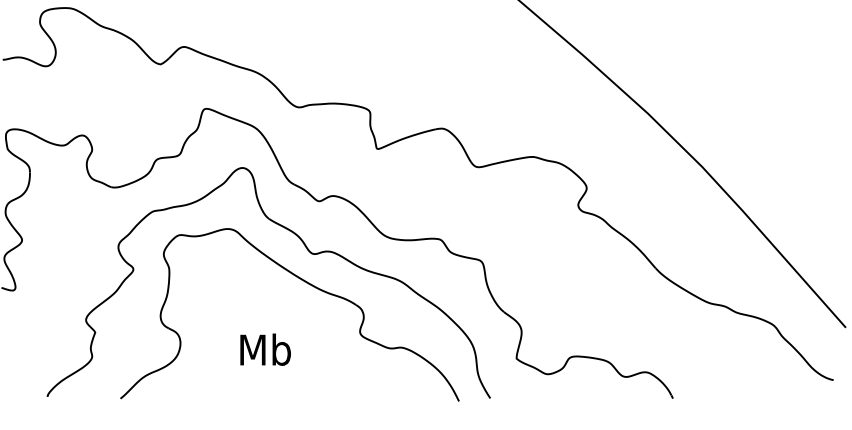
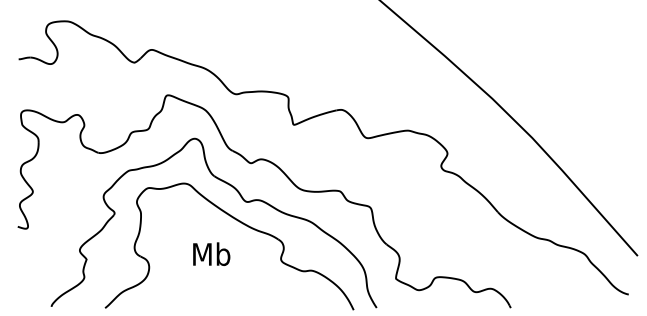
text: (265, 348) -> (211, 253), moved

